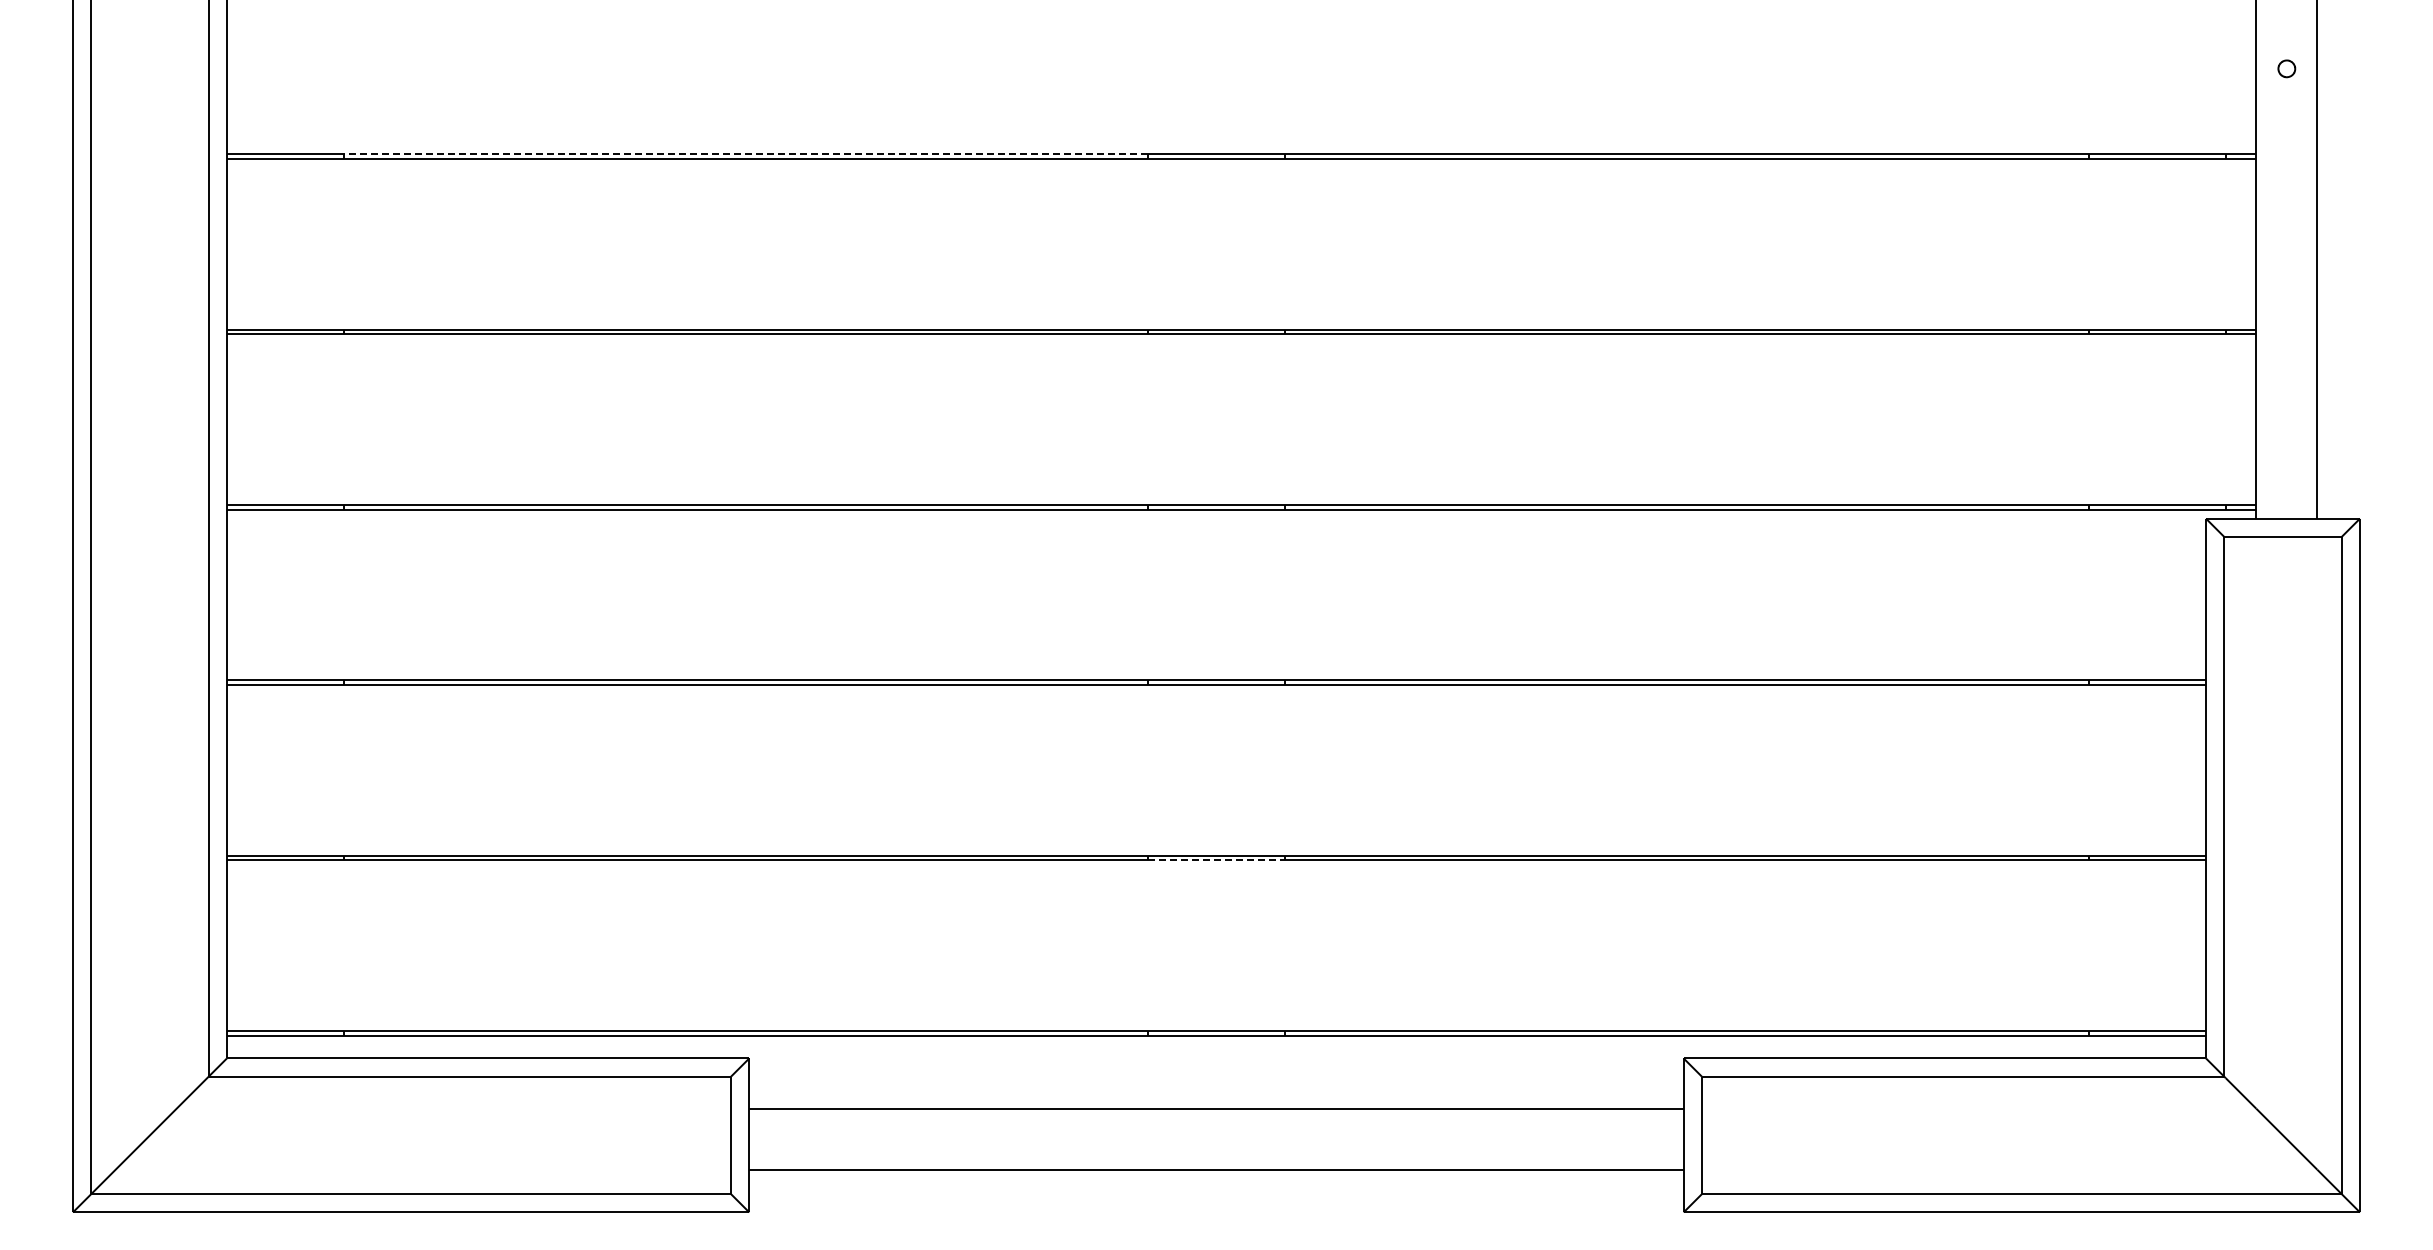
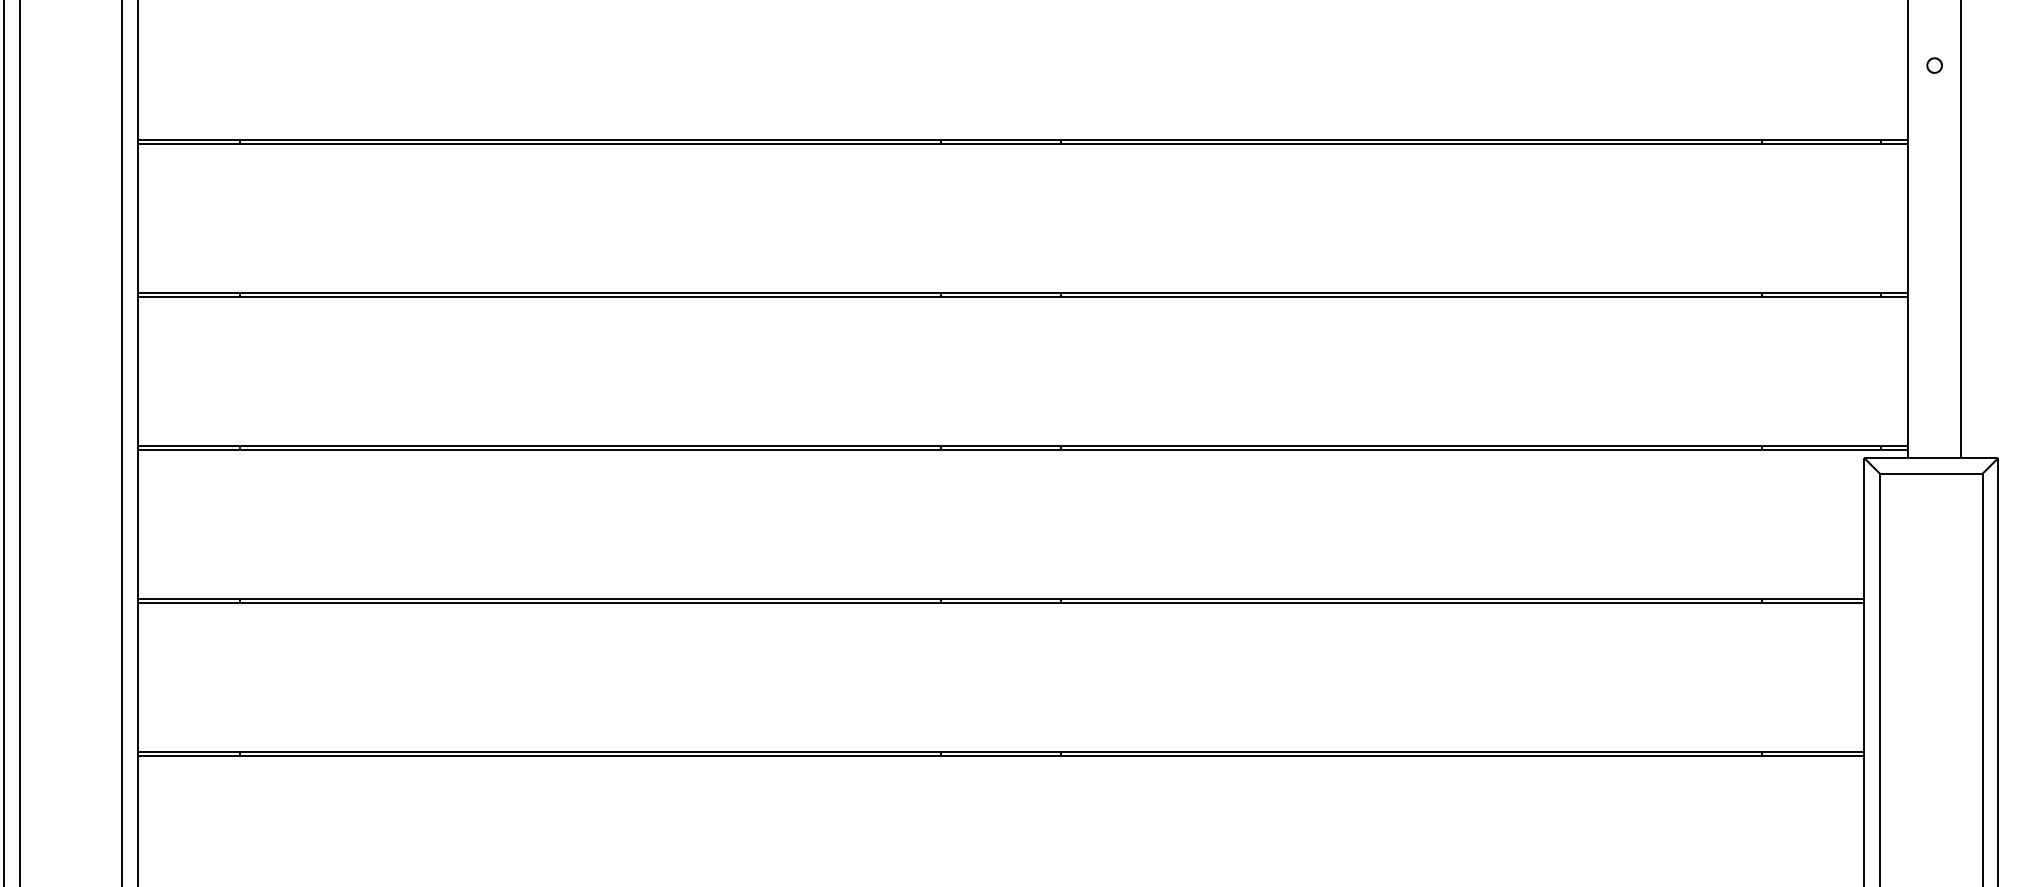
line: (746, 154) -> (591, 140), dashed -> solid
line: (1216, 860) -> (1001, 756), dashed -> solid

